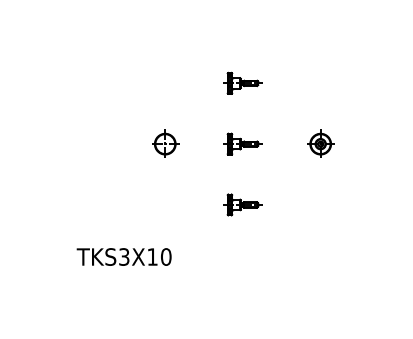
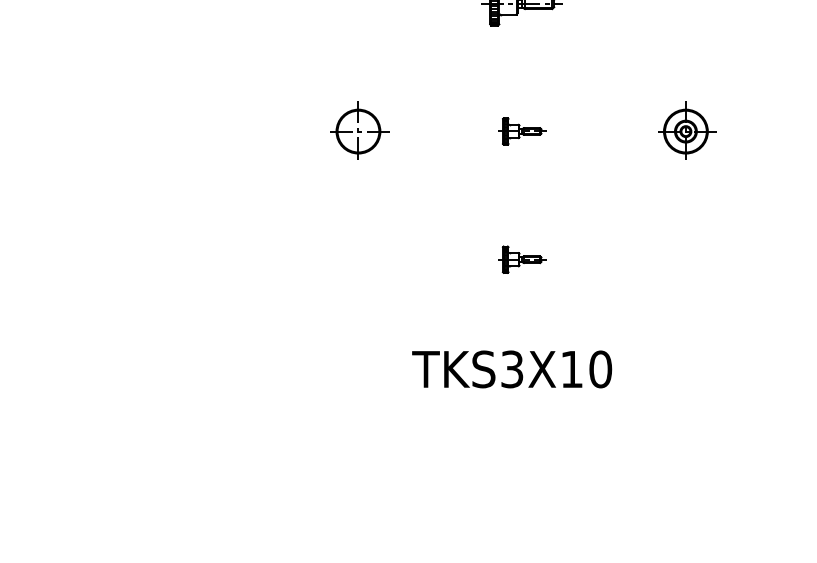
part: (242, 143) -> (521, 130), size x0.6
part: (242, 204) -> (521, 258), size x0.6
text: (123, 256) -> (510, 368), moved

